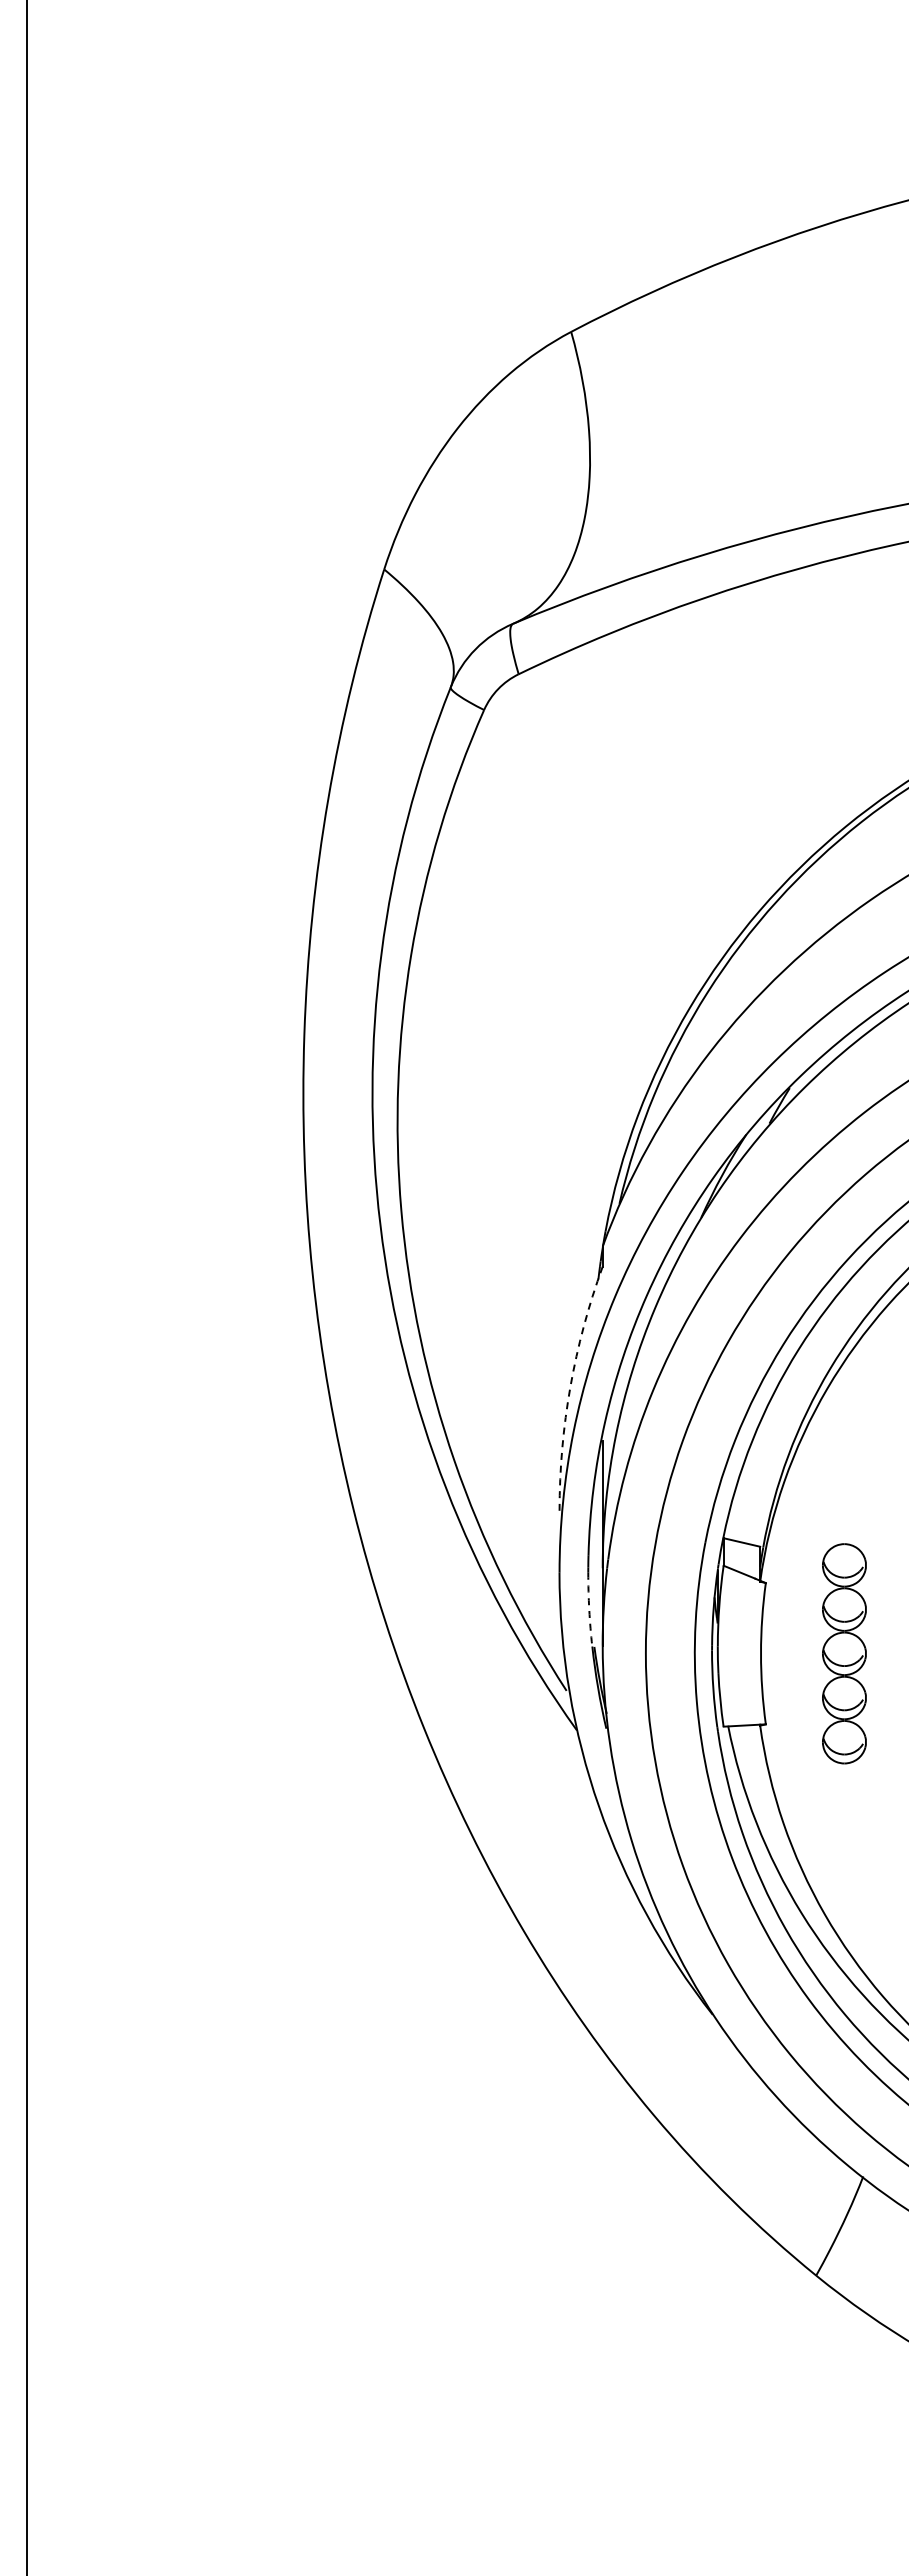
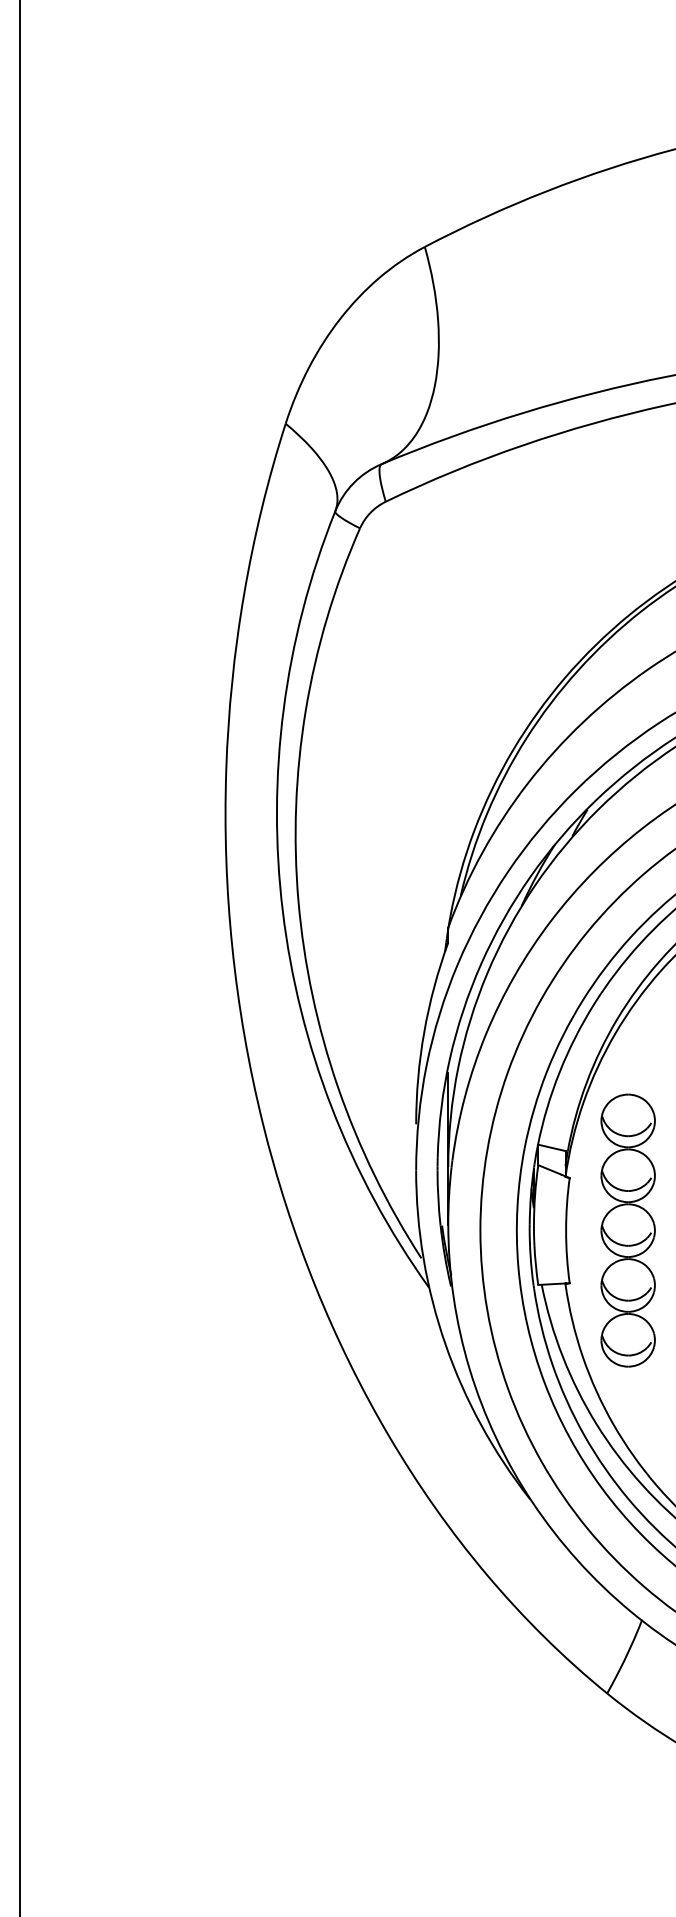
arc: (570, 1386) -> (424, 1031), dashed -> solid
arc: (589, 1609) -> (438, 1197), dashed -> solid
part: (844, 1653) -> (628, 1230), size x1.67

